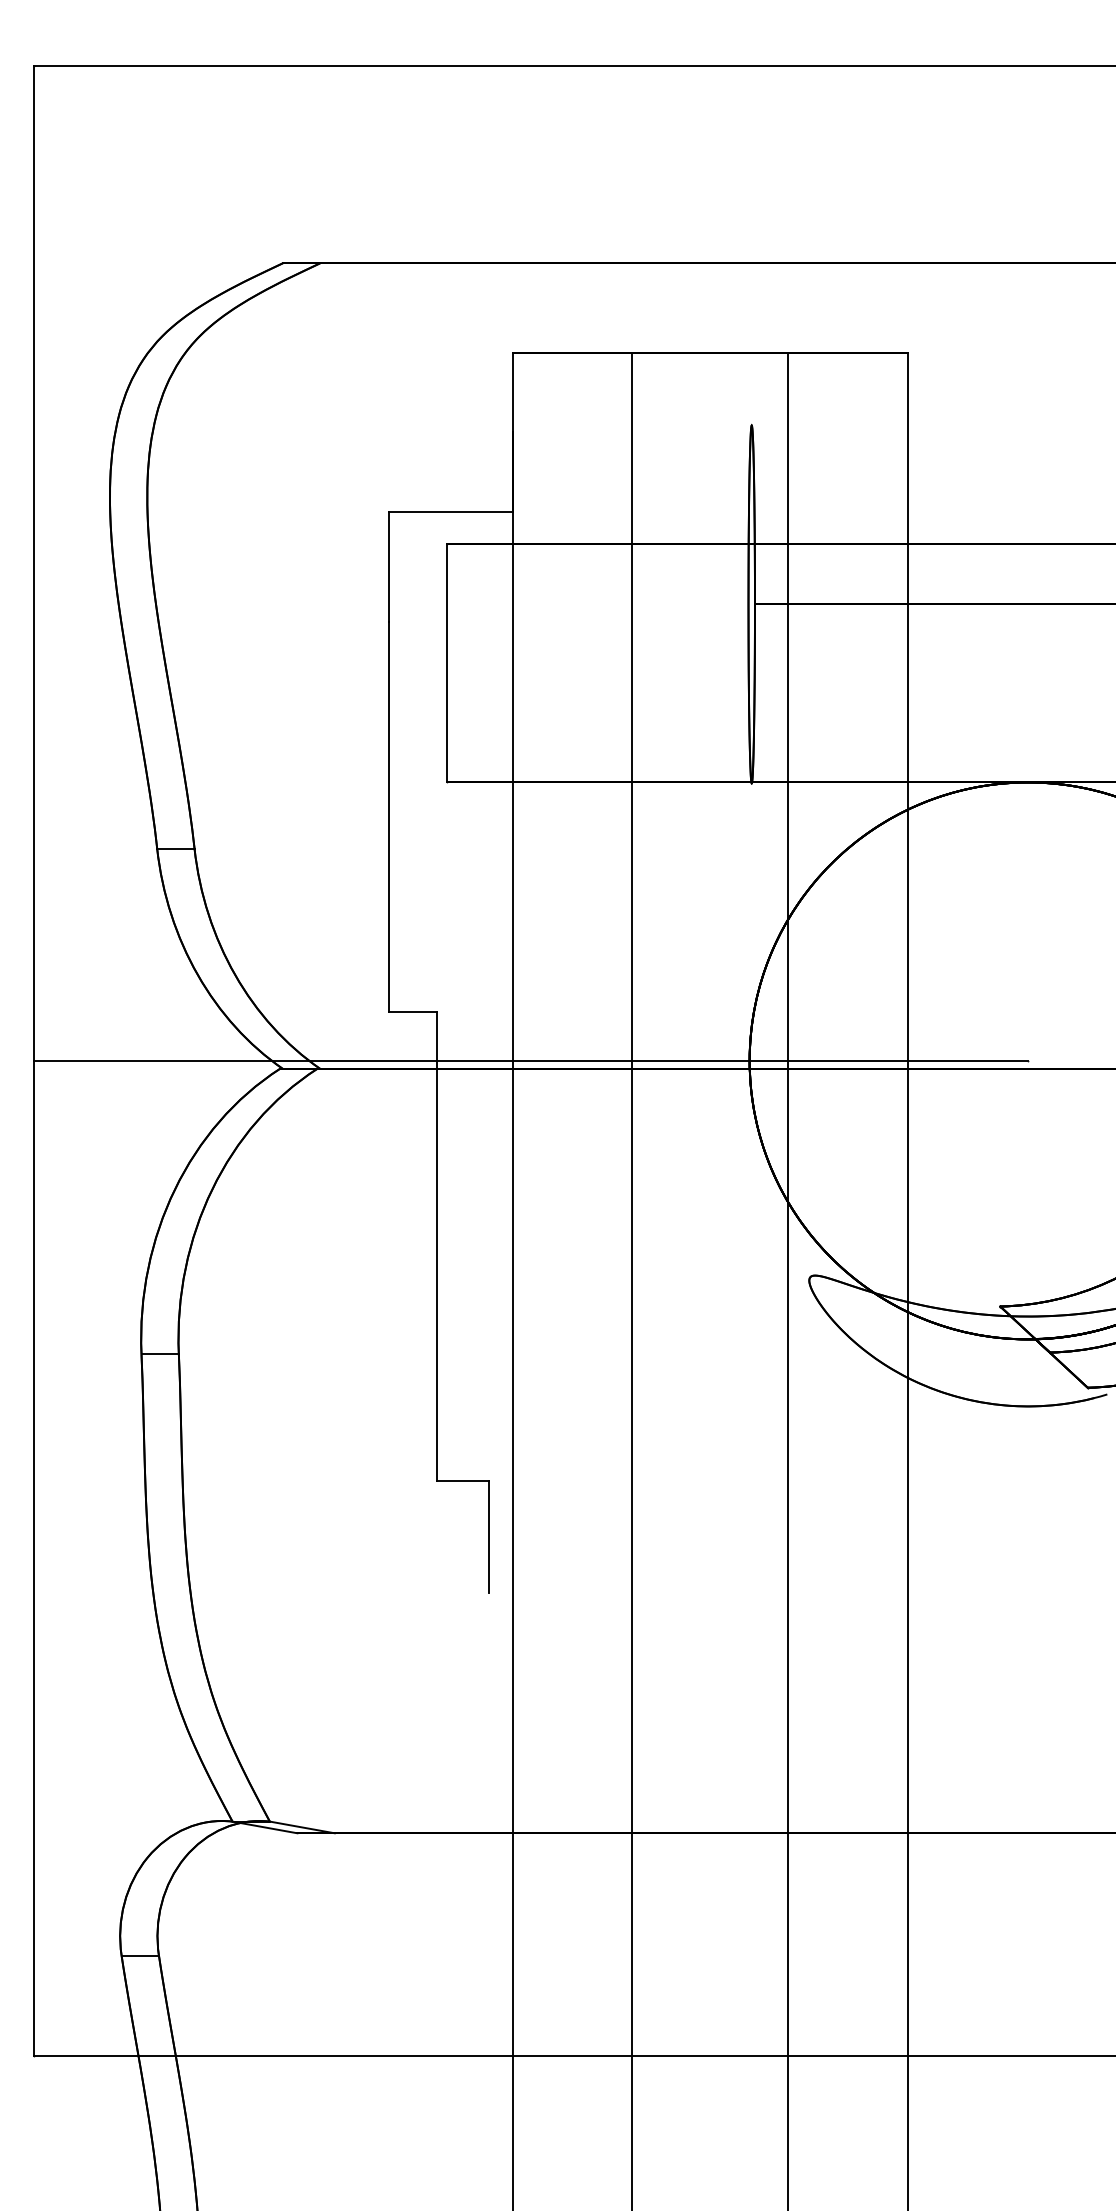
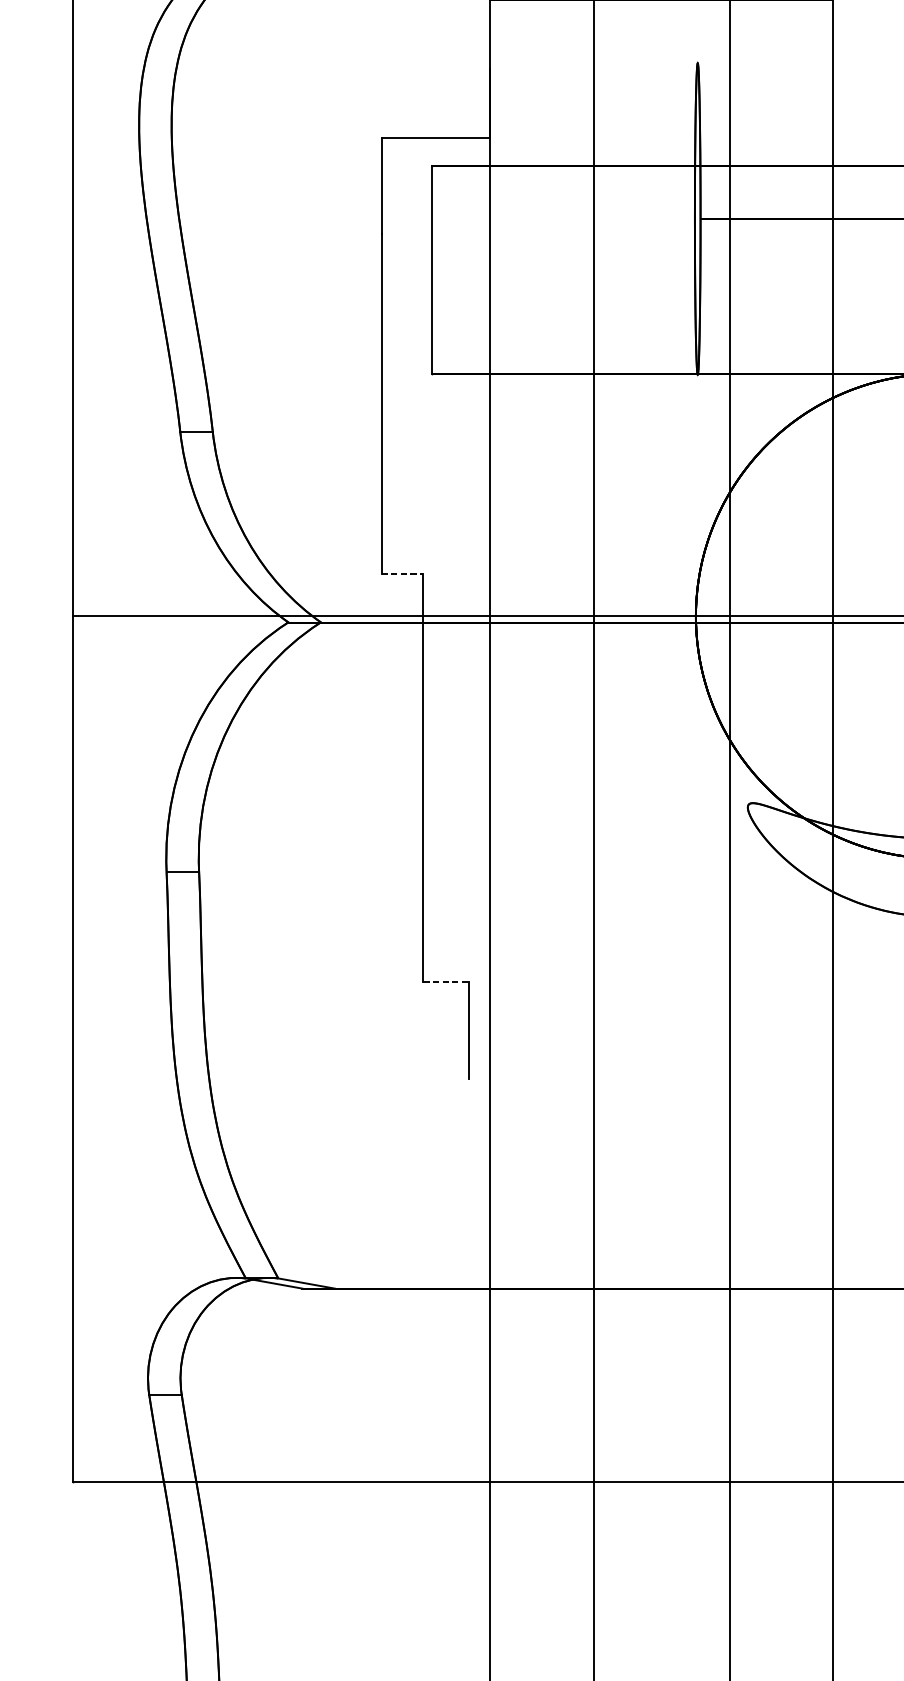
line: (412, 1011) -> (402, 573), solid -> dashed
line: (463, 1481) -> (446, 982), solid -> dashed

